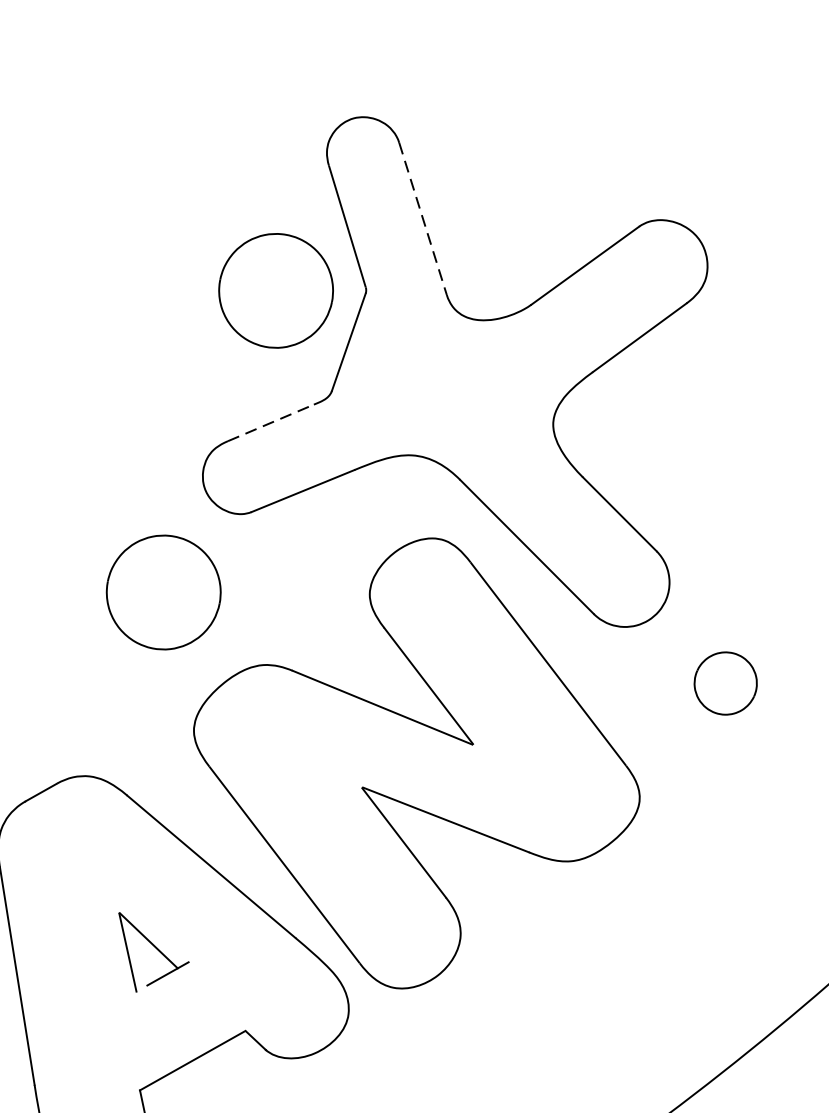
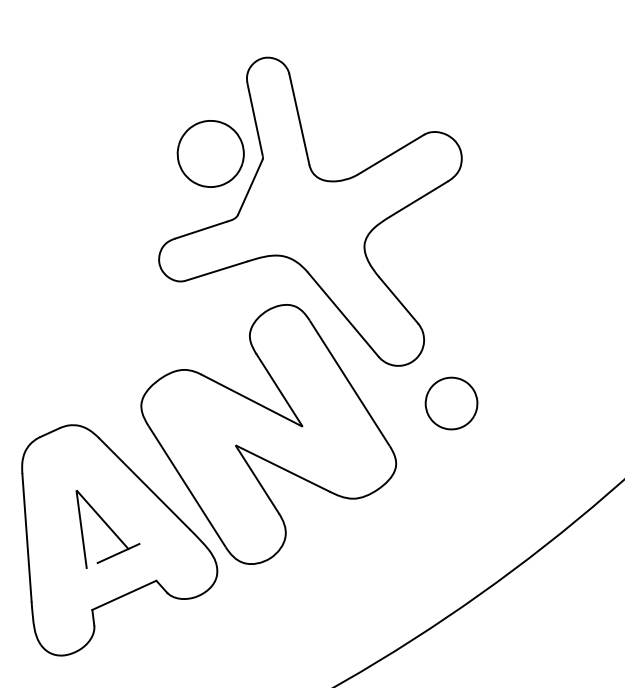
line: (423, 220) -> (299, 120), dashed -> solid
line: (271, 421) -> (201, 229), dashed -> solid
part: (163, 591) -> (130, 322), removed
part: (725, 683) -> (451, 403), size x1.43
part: (154, 950) -> (107, 529), size x1.67

